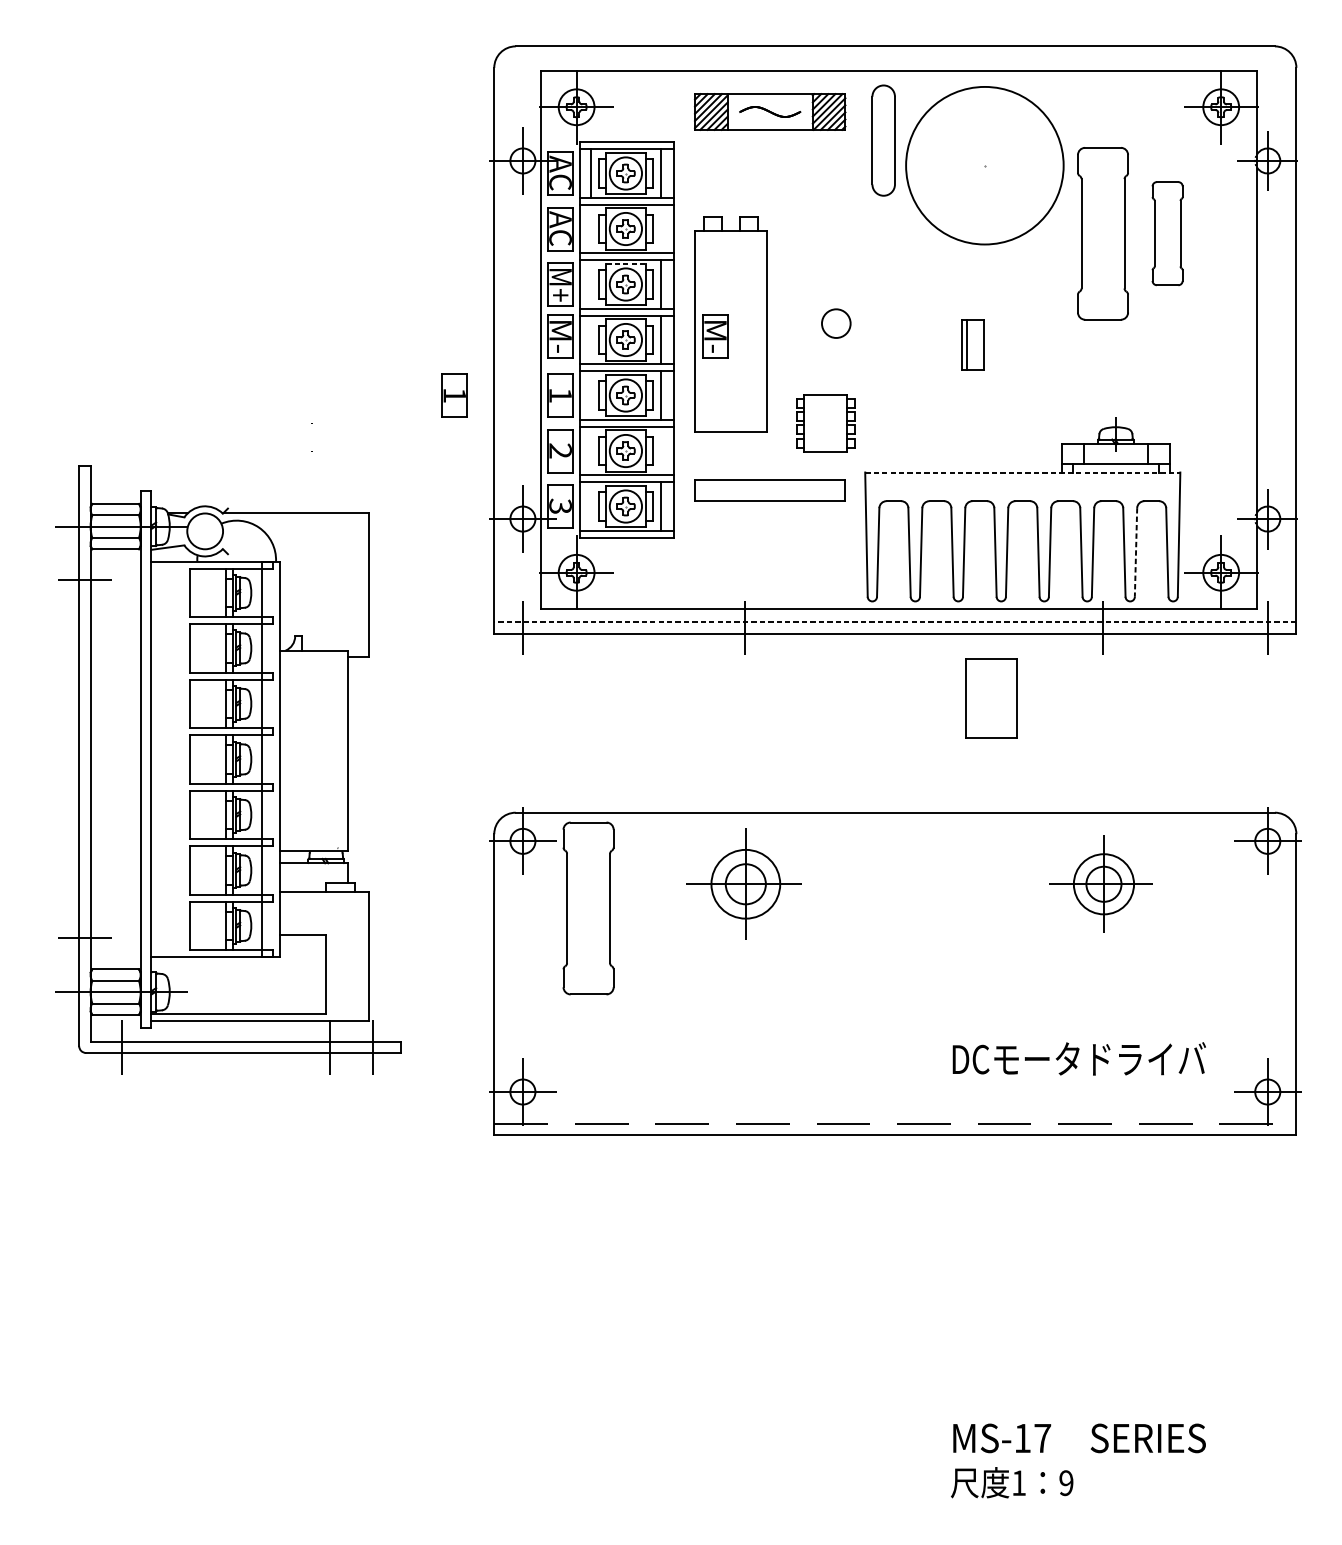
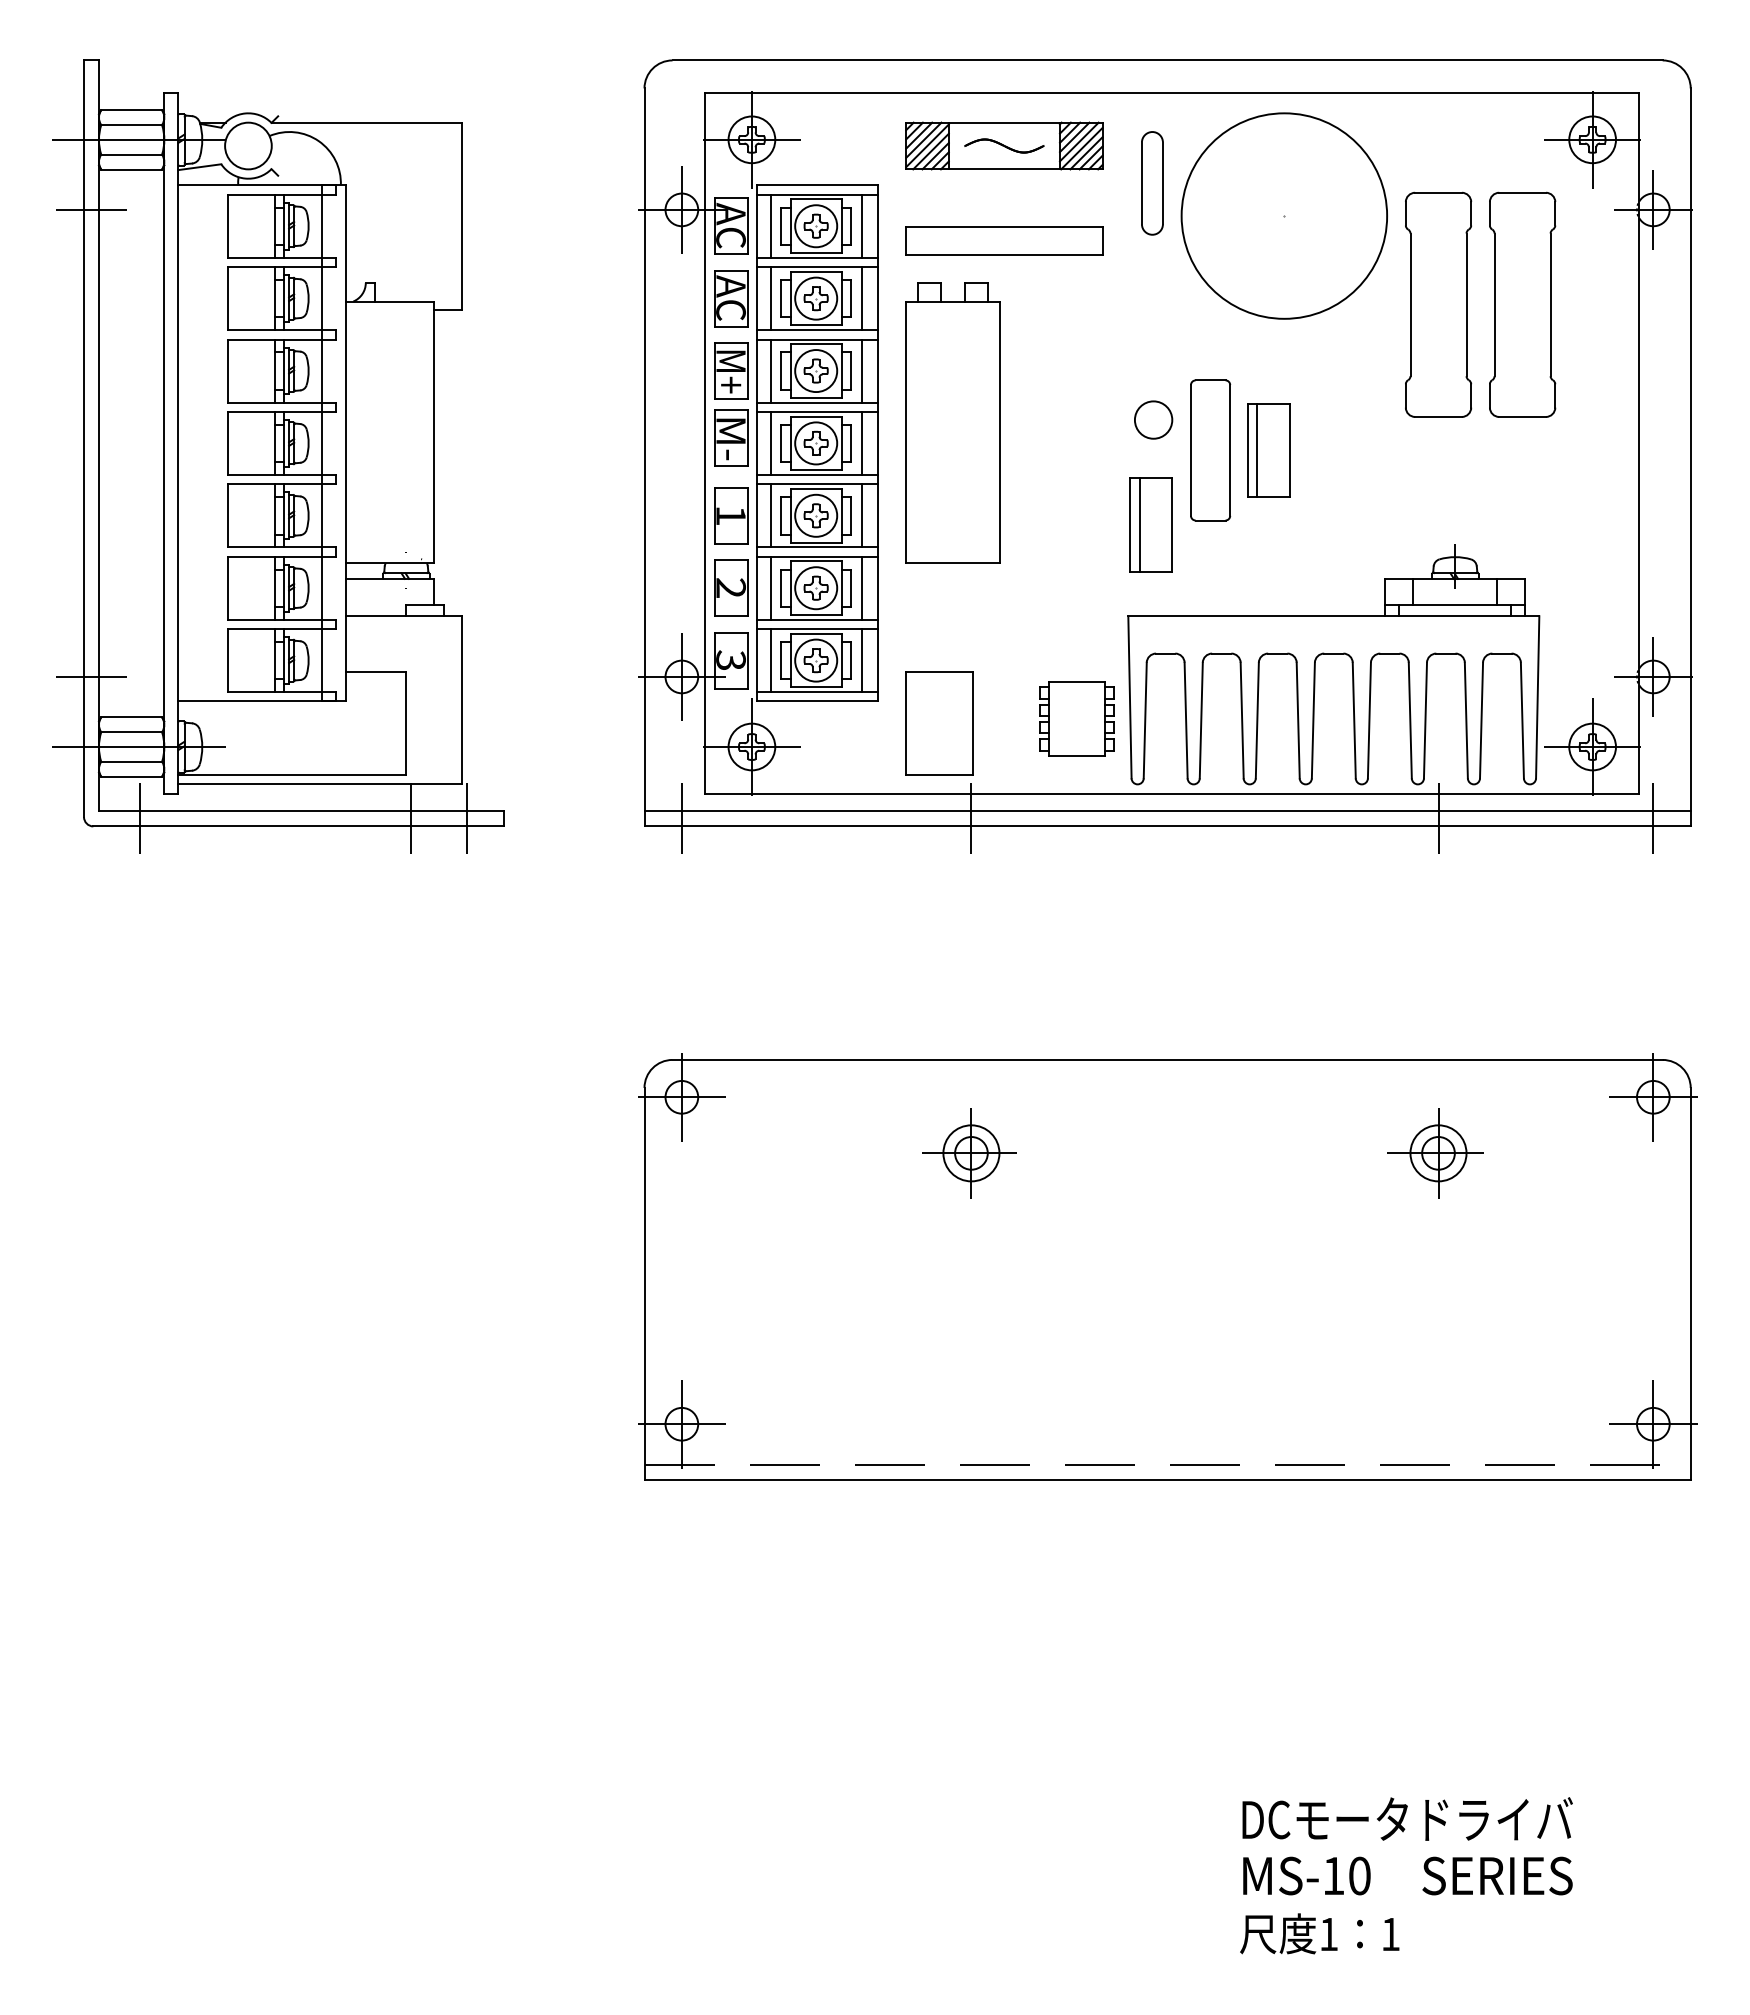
part: (883, 140) -> (1152, 183), size x0.71
line: (590, 228) -> (770, 298), added
line: (660, 228) -> (861, 298), added
part: (1167, 233) -> (1522, 304), size x1.67
line: (626, 264) -> (816, 344), dashed -> solid
line: (590, 284) -> (770, 370), added
circle: (836, 323) -> (1153, 419), moved
part: (715, 335) -> (933, 437), removed
line: (590, 339) -> (770, 442), added
part: (928, 345) -> (1210, 450), added
part: (972, 345) -> (1268, 450), size x1.43
part: (455, 395) -> (593, 515), removed
line: (590, 395) -> (770, 515), added
part: (882, 402) -> (1150, 524), added
part: (825, 422) -> (1076, 718), moved
line: (590, 450) -> (770, 587), added
line: (660, 450) -> (861, 587), added
line: (1022, 472) -> (1333, 616), dashed -> solid
part: (770, 490) -> (1004, 240), moved
line: (590, 506) -> (770, 660), added
line: (1136, 552) -> (1481, 720), dashed -> solid
line: (895, 622) -> (1167, 811), dashed -> solid
part: (991, 698) -> (939, 723), moved
part: (228, 769) -> (278, 456), moved
part: (743, 884) -> (969, 1153), size x0.62
part: (1100, 884) -> (1435, 1153), size x0.71
part: (588, 908) -> (767, 1184), removed
text: (1079, 1058) -> (1407, 1818), moved
text: (1042, 1437) -> (1359, 1875), MS-17 -> MS-10
text: (1066, 1483) -> (1390, 1934), 9 -> 1

